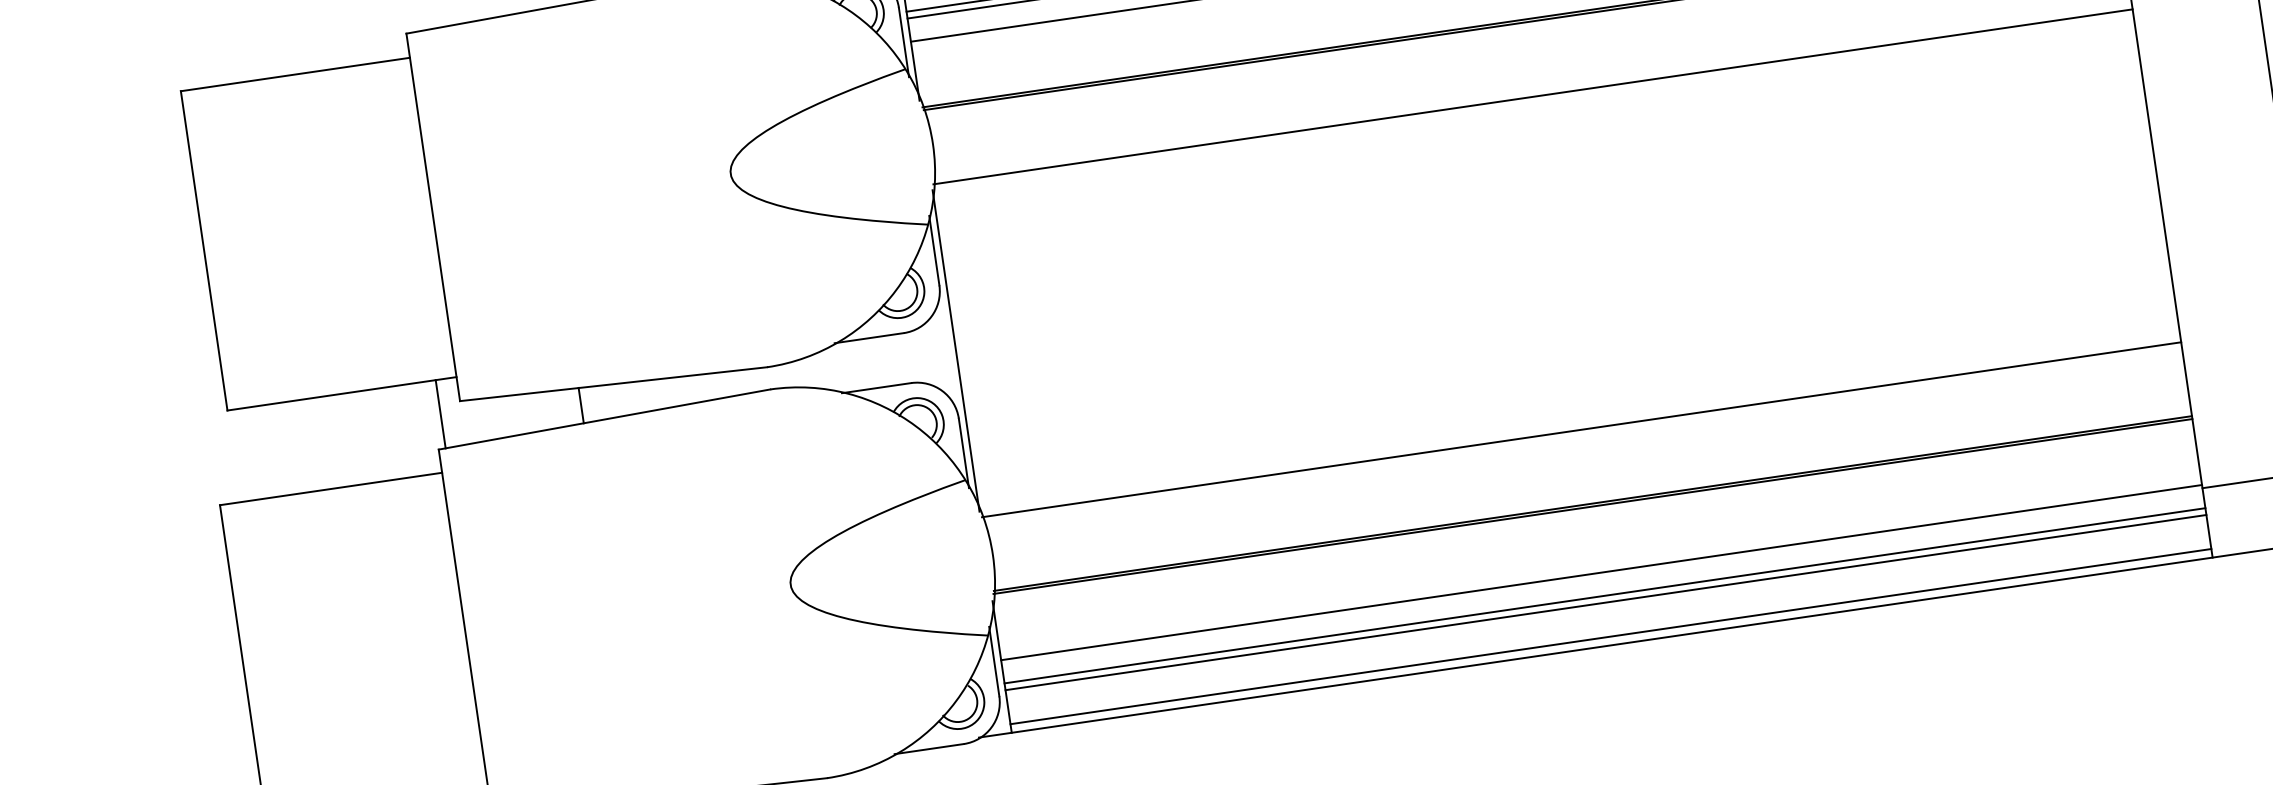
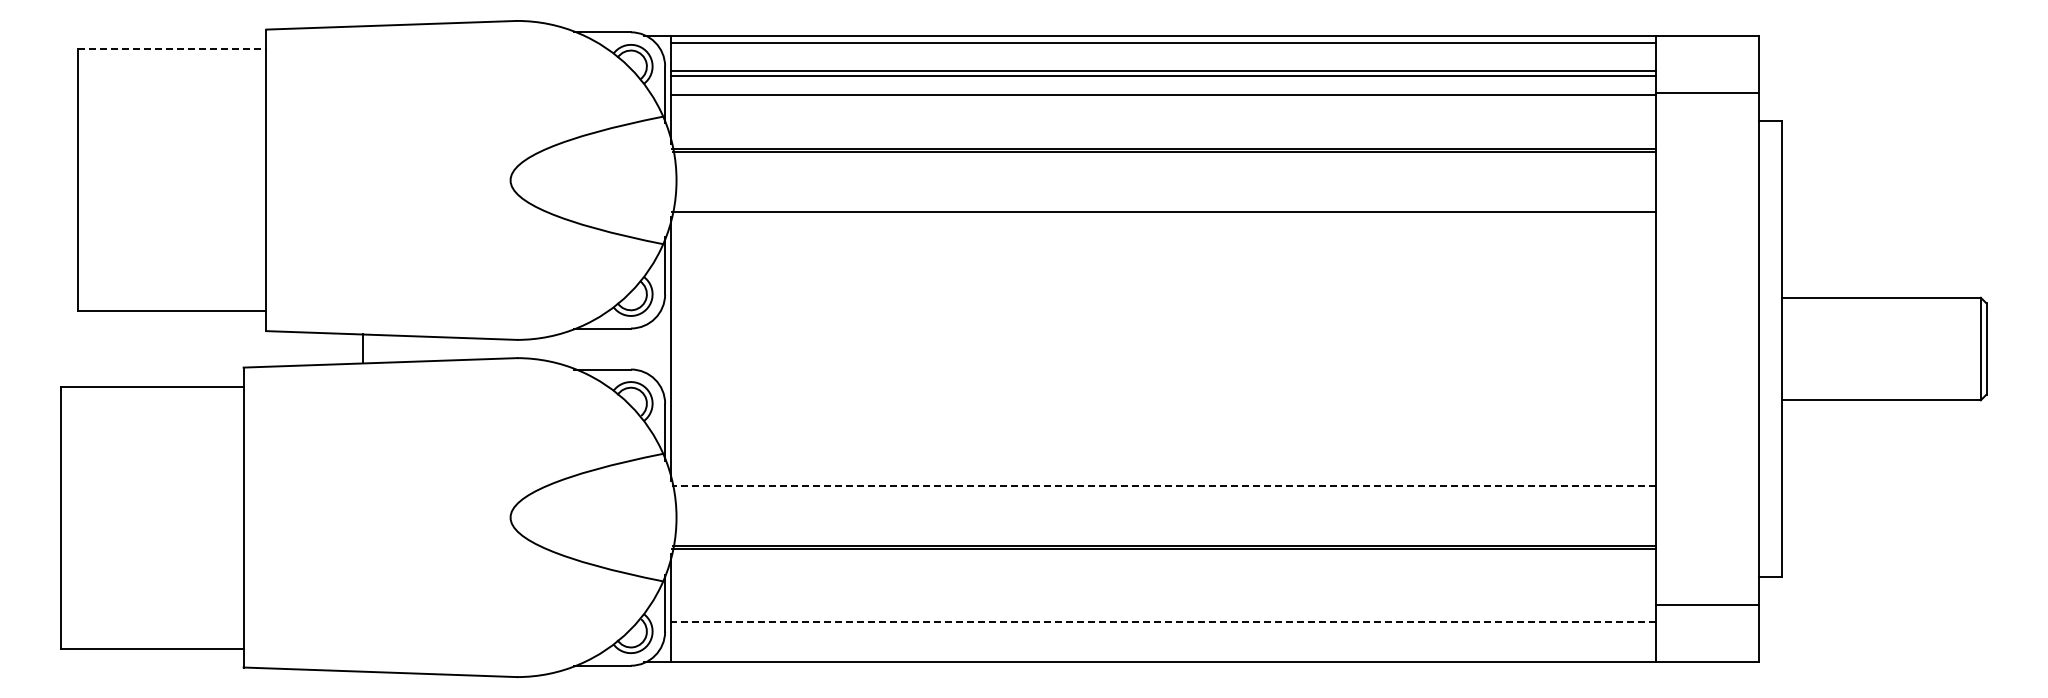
line: (295, 74) -> (172, 49), solid -> dashed
line: (440, 414) -> (249, 339), removed
line: (1581, 429) -> (1164, 485), solid -> dashed
line: (1601, 572) -> (1163, 602), removed
line: (1604, 595) -> (1163, 621), solid -> dashed
line: (1605, 602) -> (1163, 627), removed
line: (1610, 636) -> (1163, 655), removed

